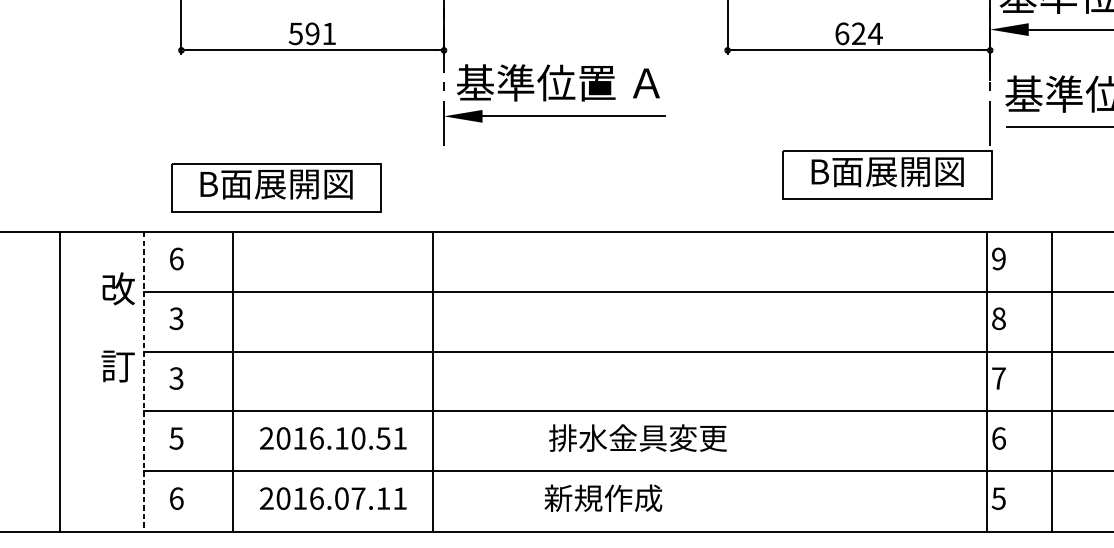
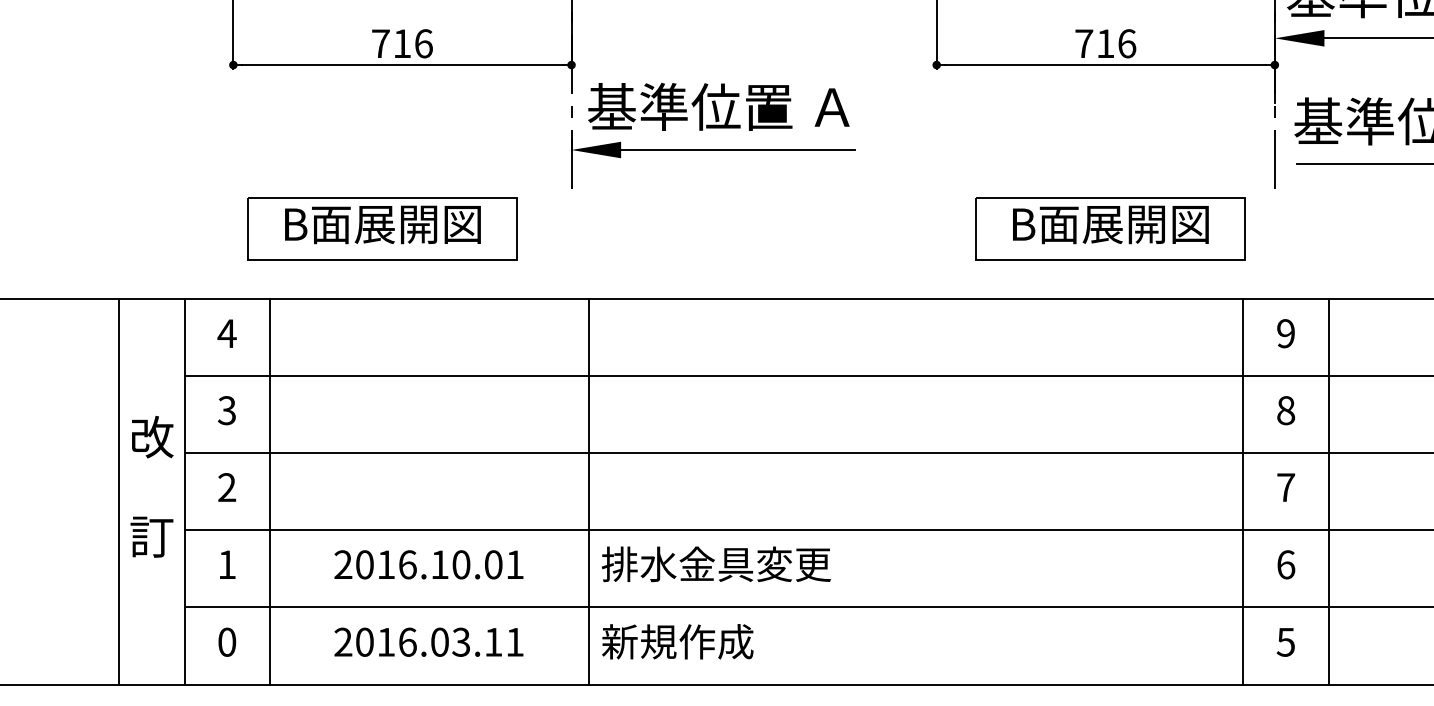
text: (311, 33) -> (401, 43), 591 -> 716
text: (858, 33) -> (1105, 43), 624 -> 716
part: (887, 174) -> (1110, 228), moved
part: (276, 187) -> (382, 228), moved
text: (176, 258) -> (226, 333), 6 -> 4
text: (117, 327) -> (151, 486), moved
text: (176, 378) -> (227, 487), 3 -> 2
line: (60, 381) -> (119, 491), moved
line: (143, 381) -> (184, 491), dashed -> solid
line: (233, 381) -> (270, 491), moved
line: (433, 381) -> (588, 491), moved
line: (986, 381) -> (1243, 491), moved
line: (1051, 381) -> (1328, 491), moved
text: (176, 438) -> (226, 564), 5 -> 1
text: (383, 438) -> (493, 564), 2016.10.51 -> 2016.10.01
text: (638, 438) -> (716, 564), moved
text: (176, 498) -> (227, 641), 6 -> 0
text: (358, 498) -> (461, 641), 2016.07.11 -> 2016.03.11
text: (603, 498) -> (677, 641), moved

